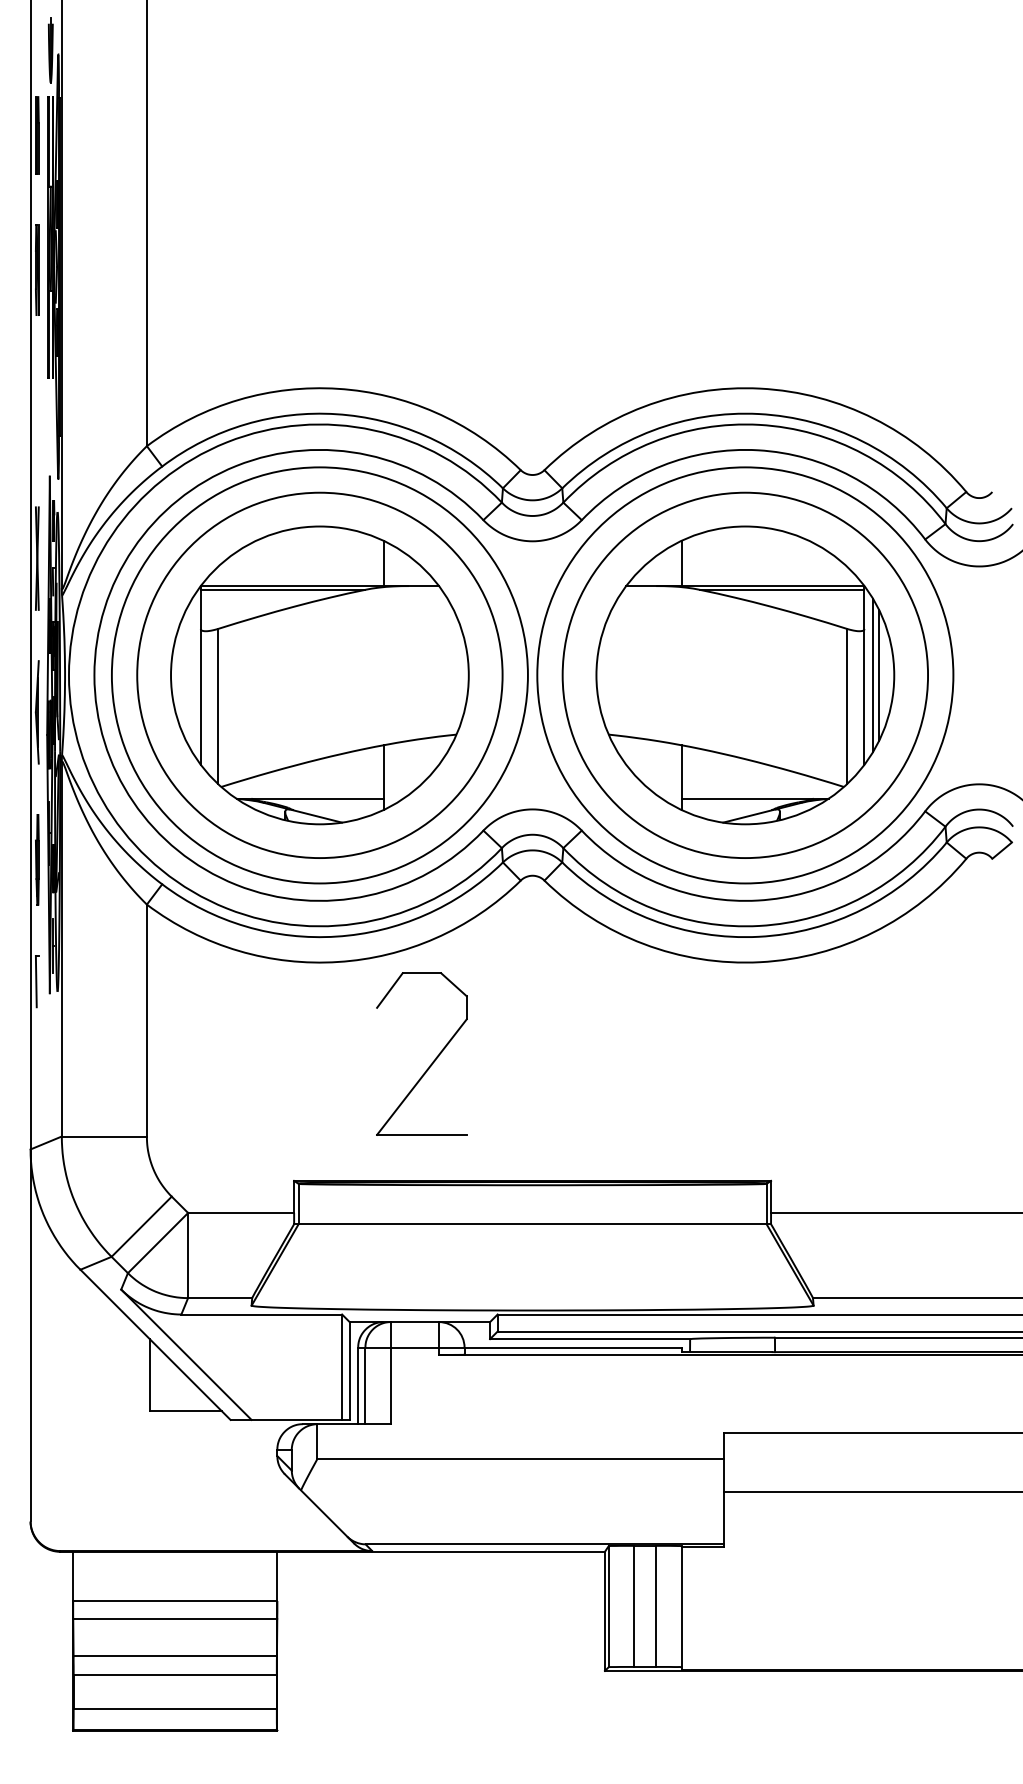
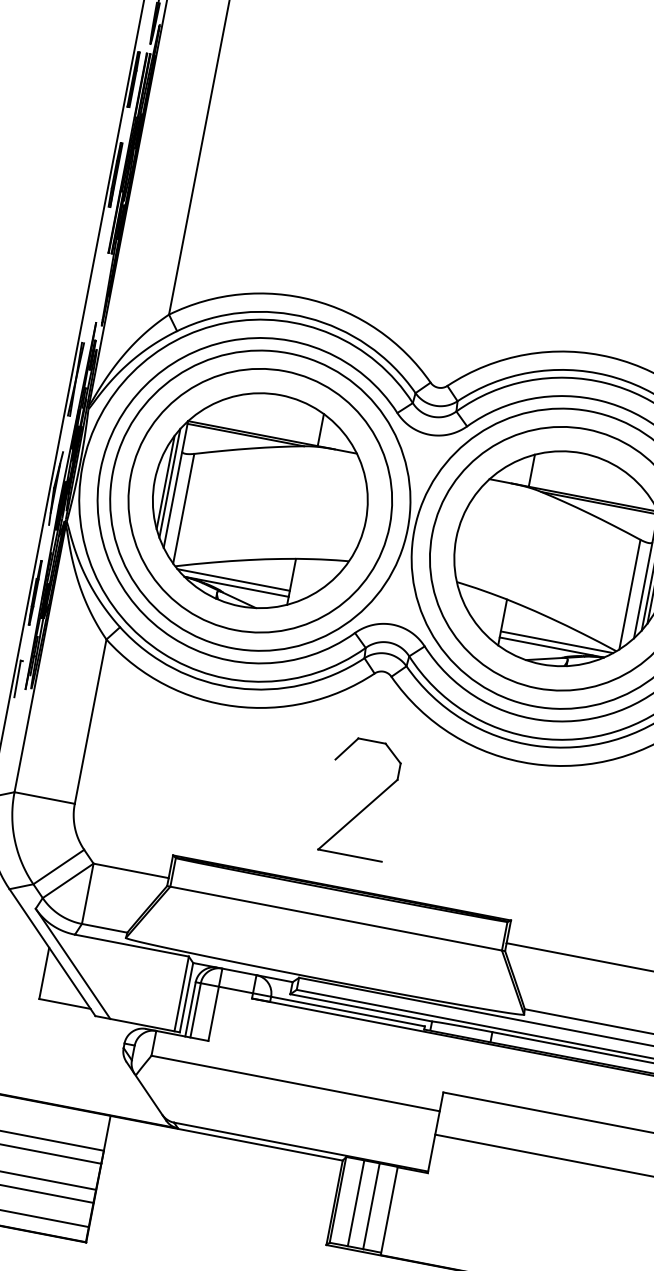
line: (186, 675) -> (165, 482), added
line: (192, 675) -> (170, 483), added
line: (304, 790) -> (233, 580), added
line: (760, 790) -> (556, 642), added
part: (432, 1061) -> (367, 805), moved

